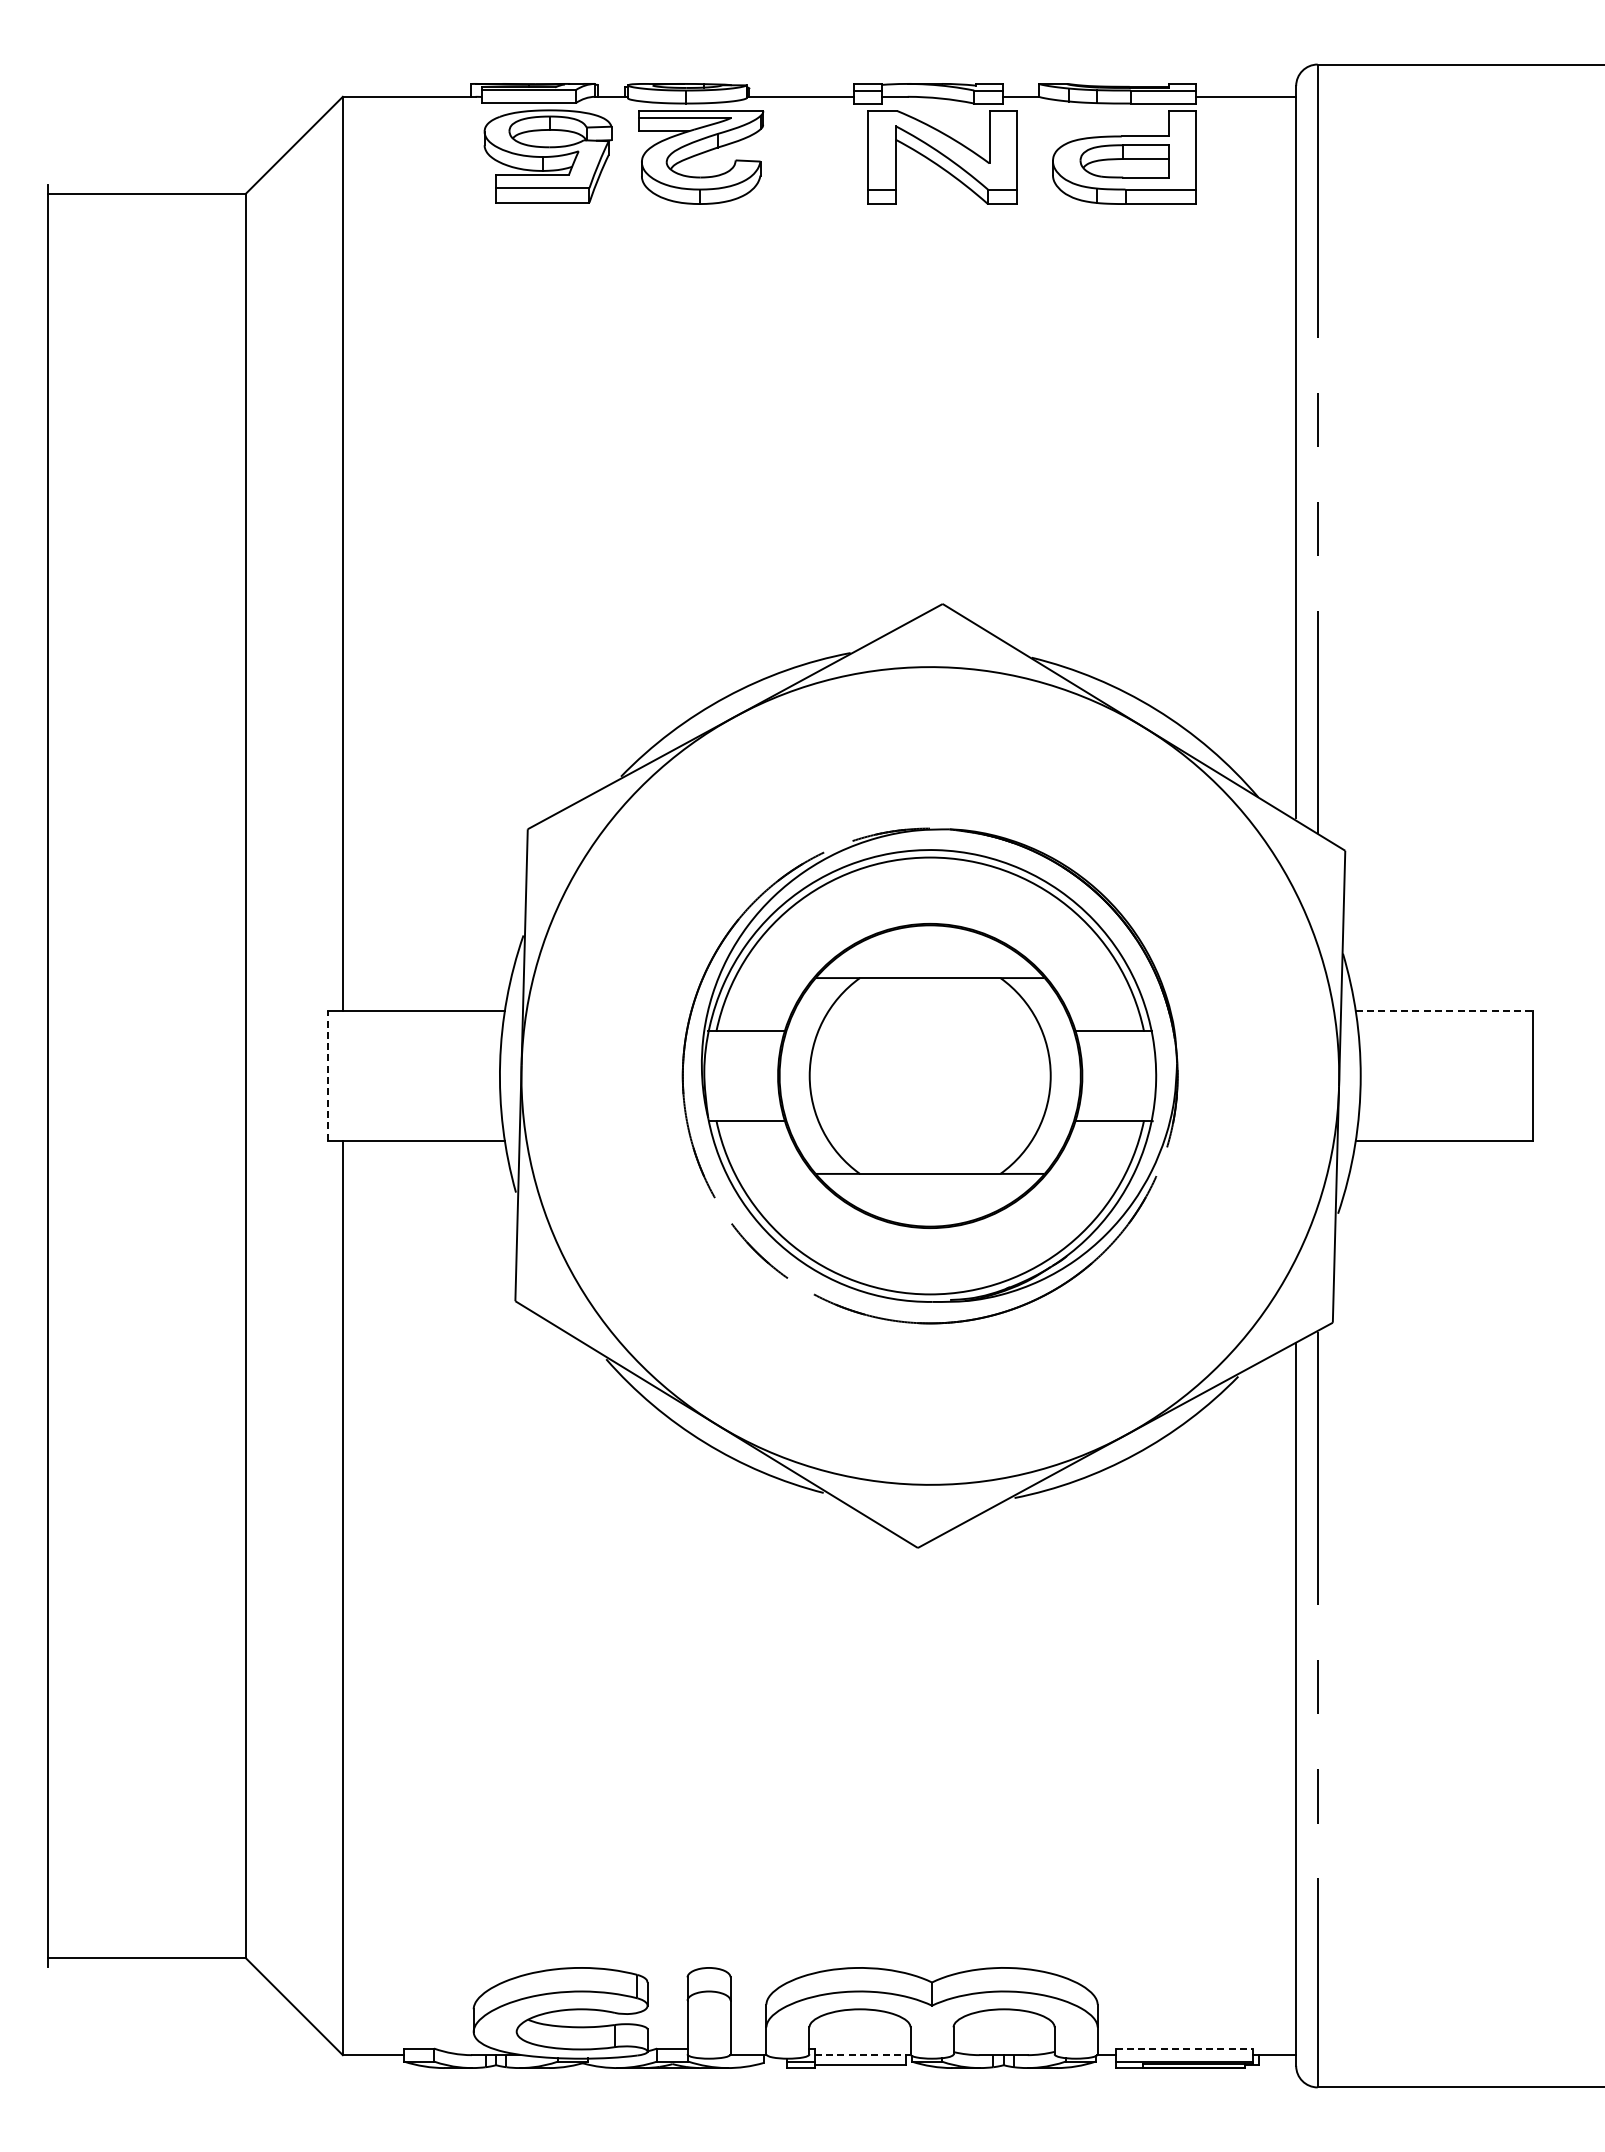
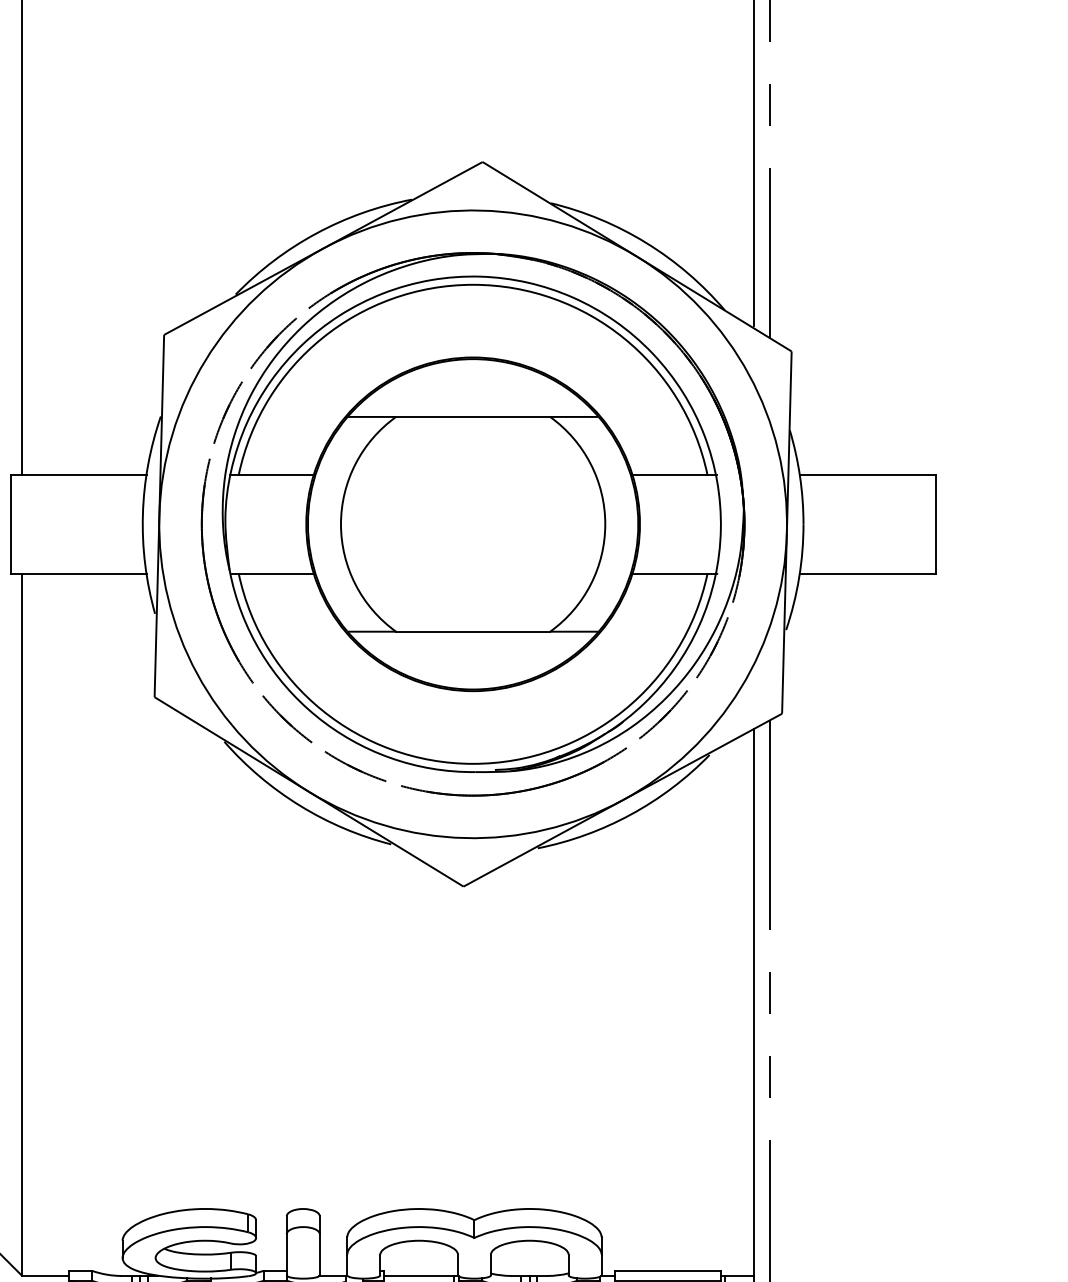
line: (1444, 1011) -> (867, 474), dashed -> solid
part: (929, 1075) -> (472, 523), size x1.43
line: (327, 1076) -> (10, 524), dashed -> solid
line: (1184, 2048) -> (668, 1270), dashed -> solid
line: (862, 2055) -> (421, 1276), dashed -> solid

